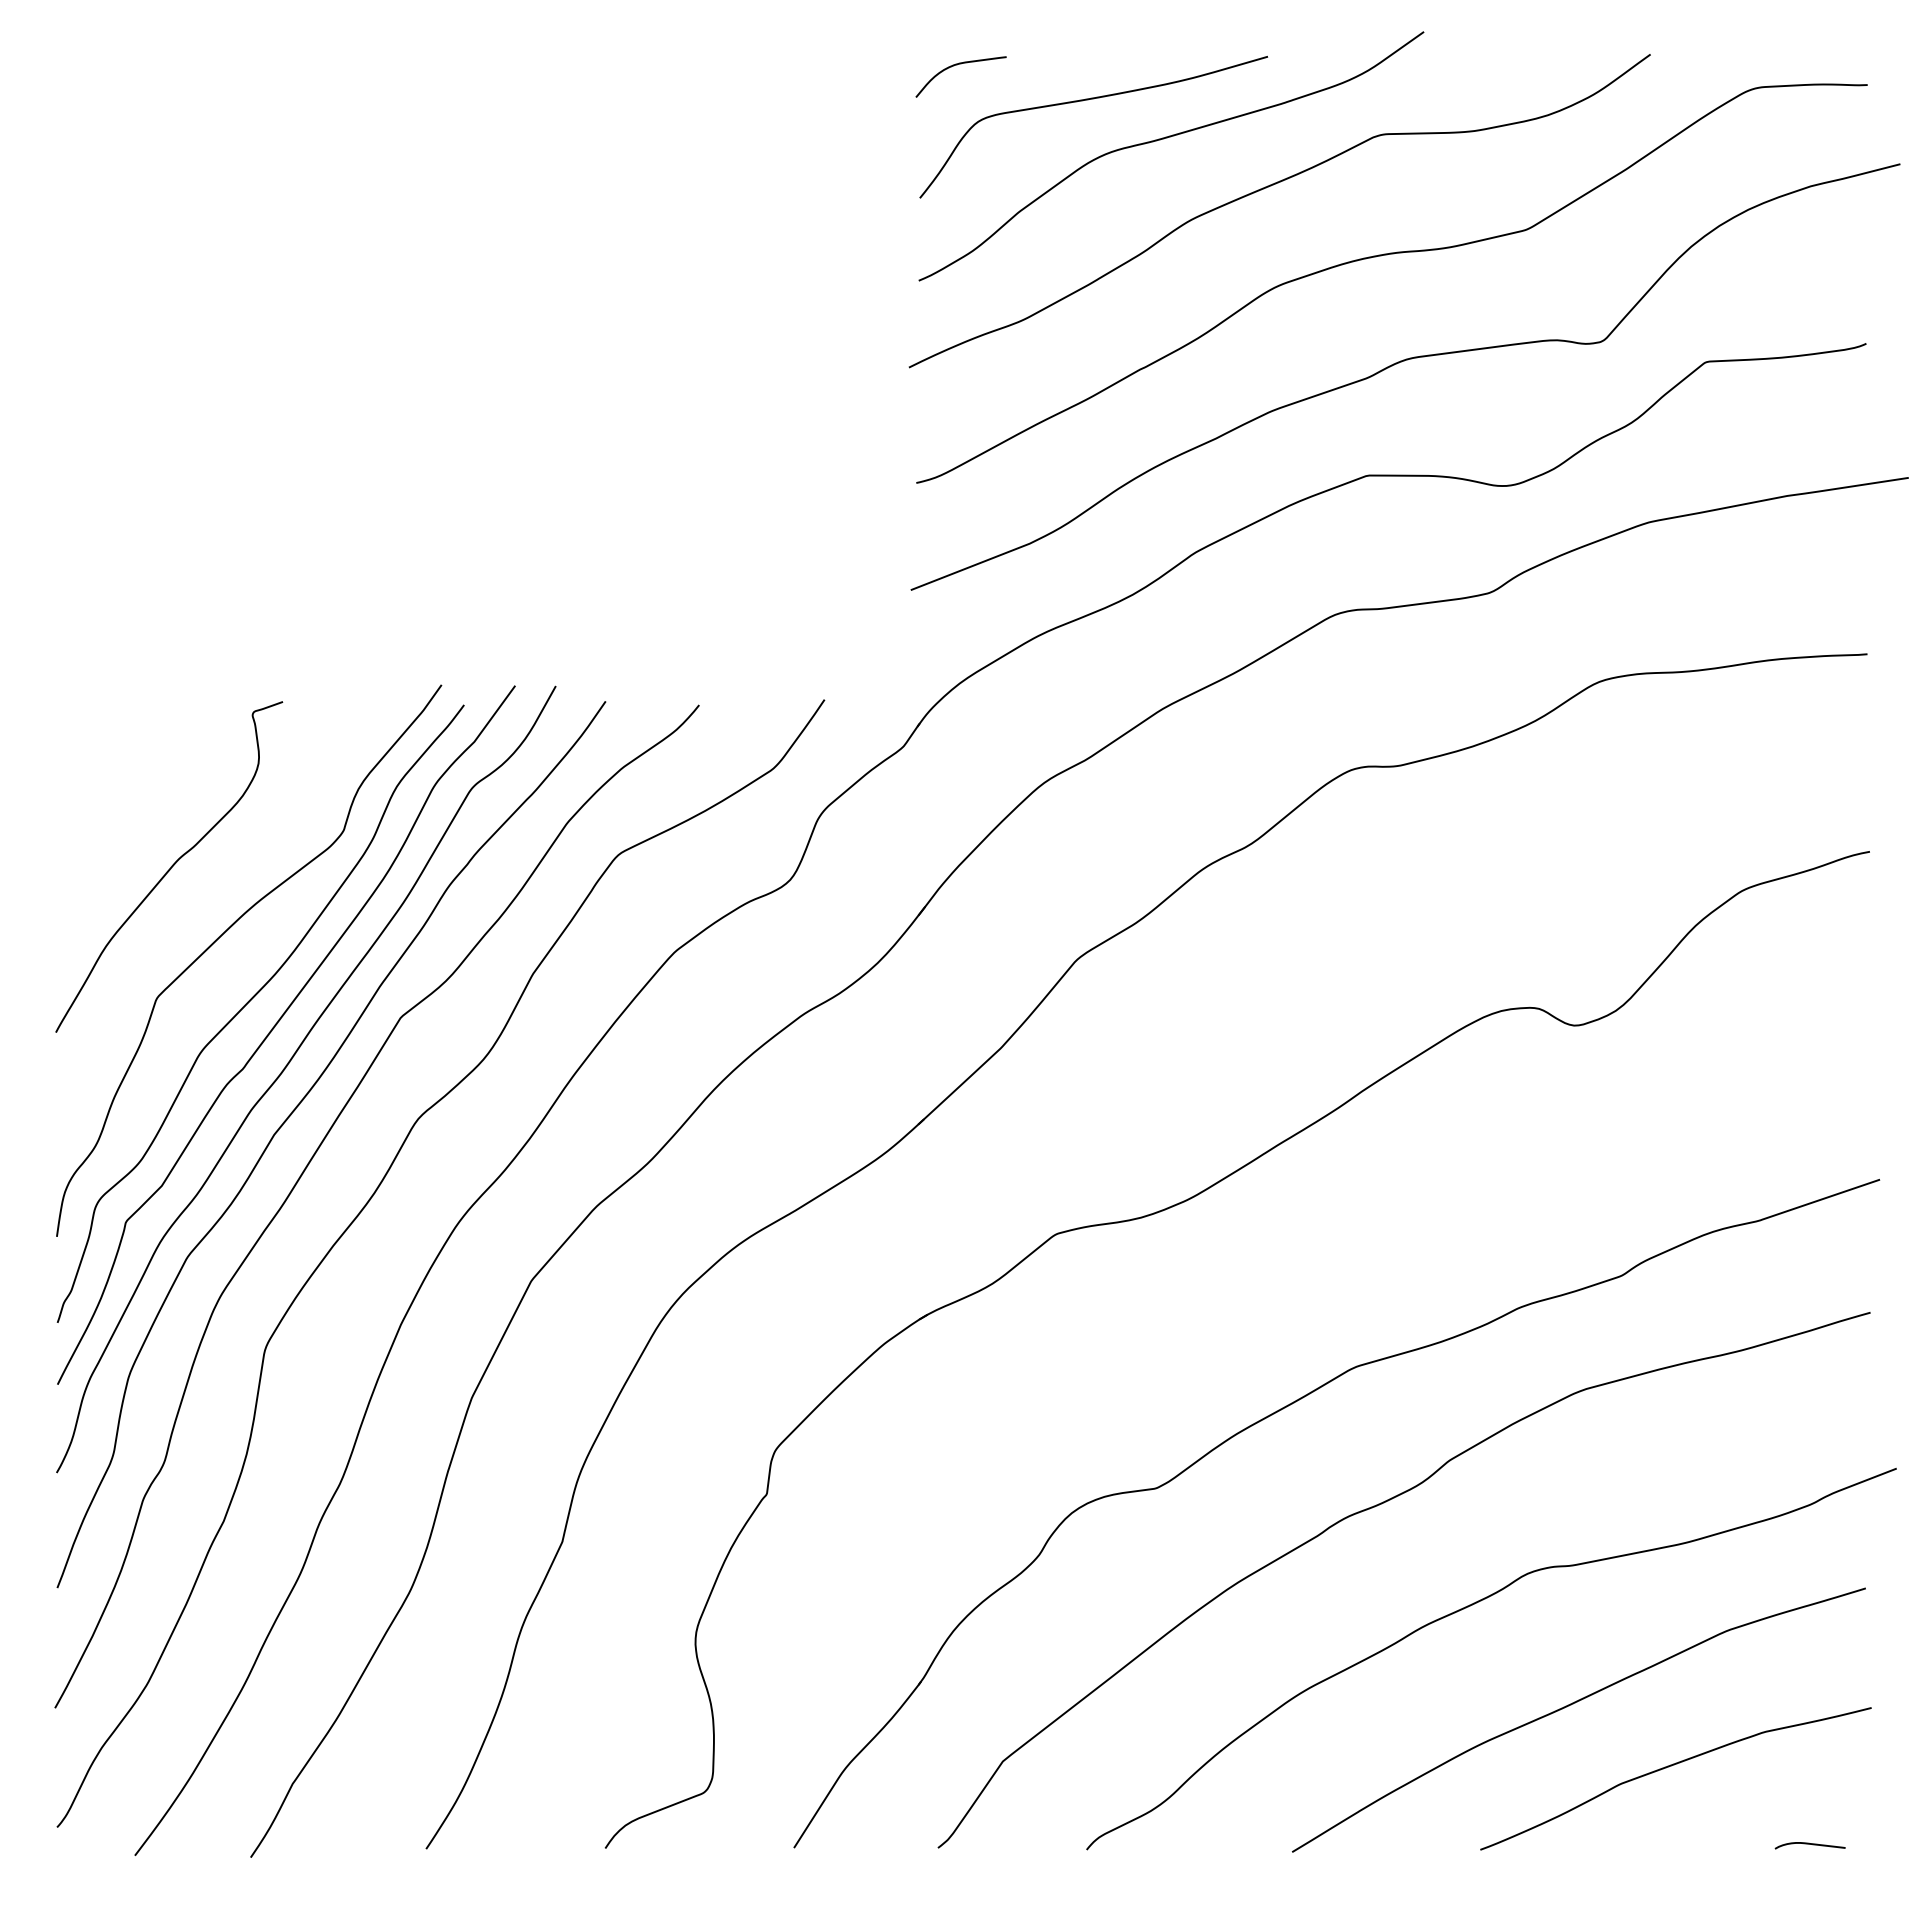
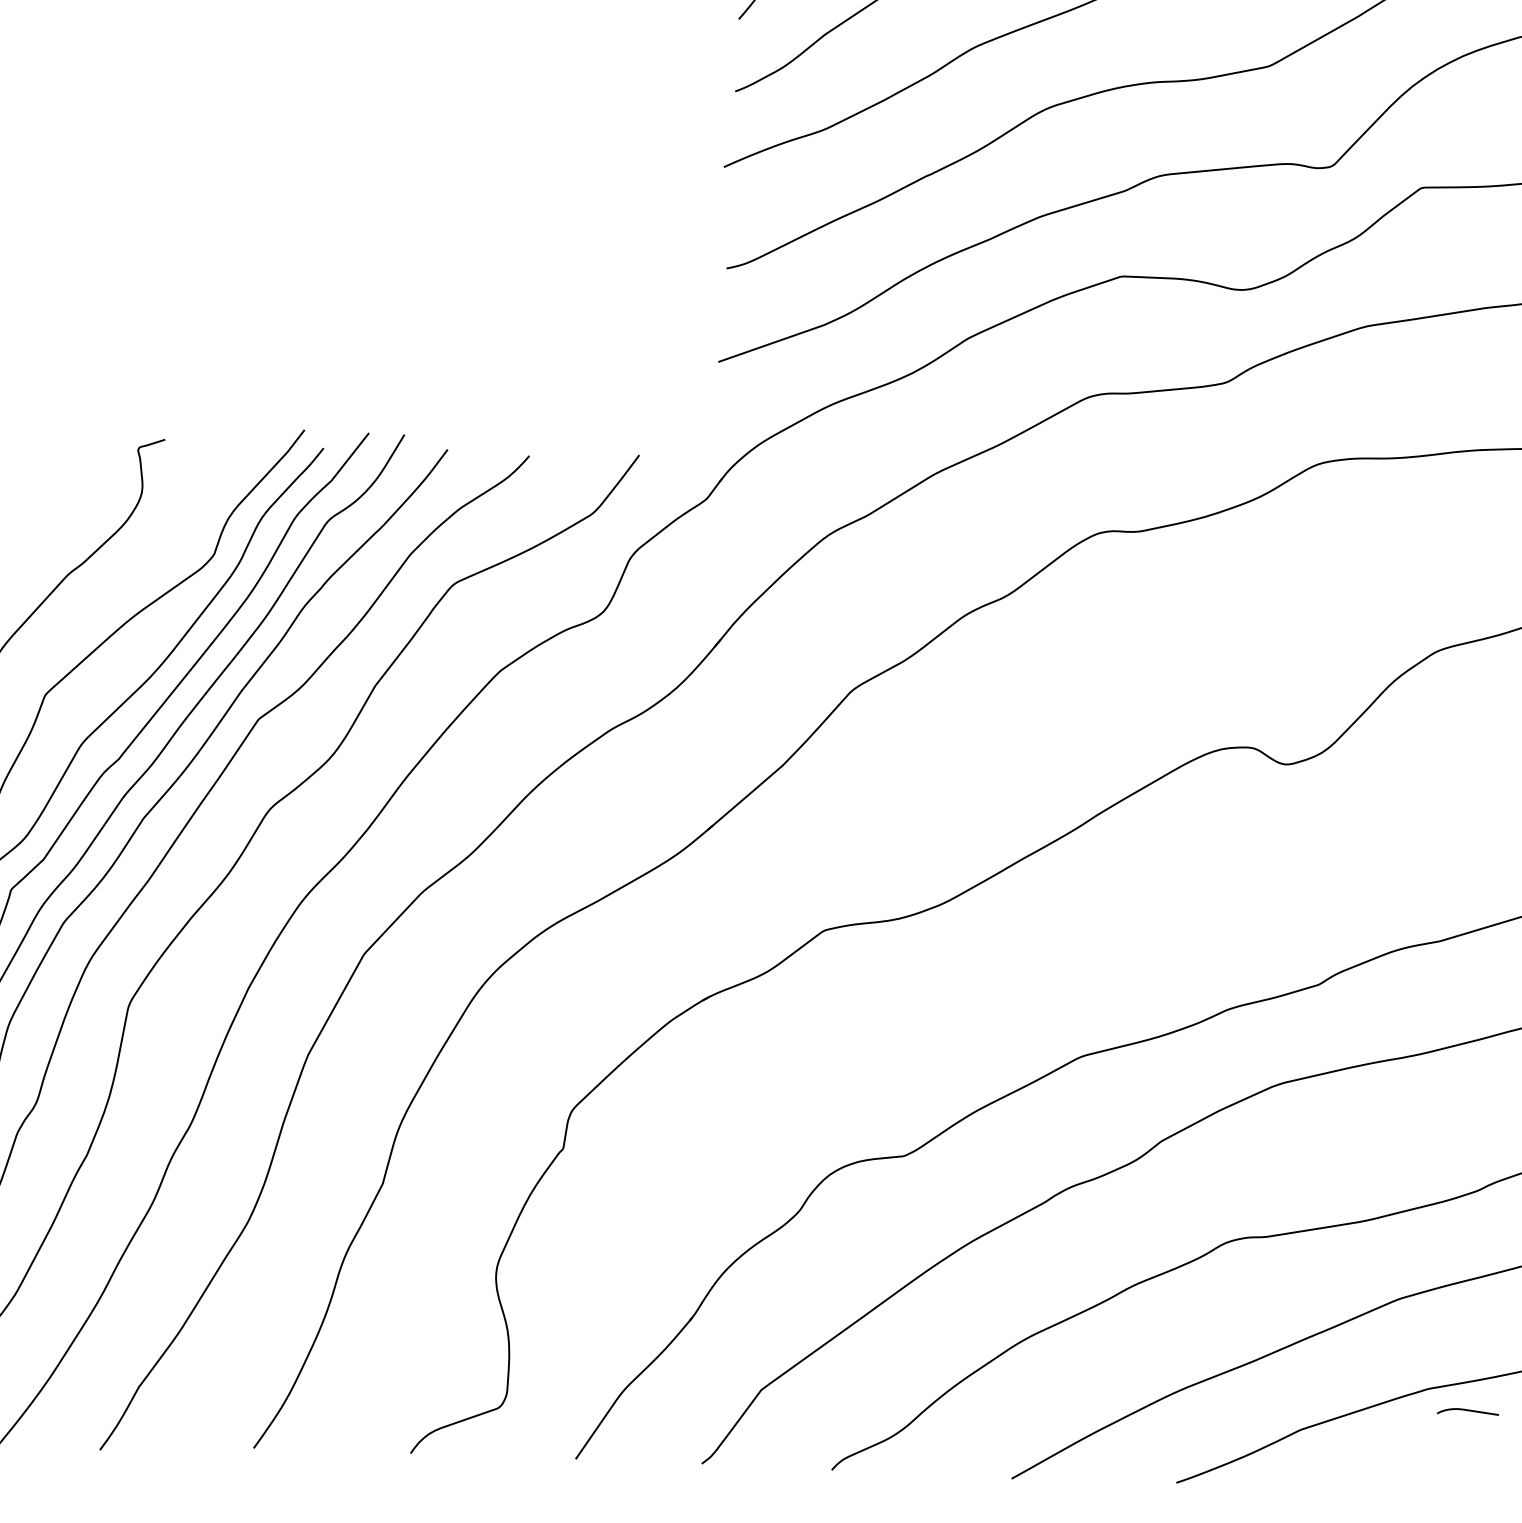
curve: (1809, 1844) -> (1467, 1410), moved

